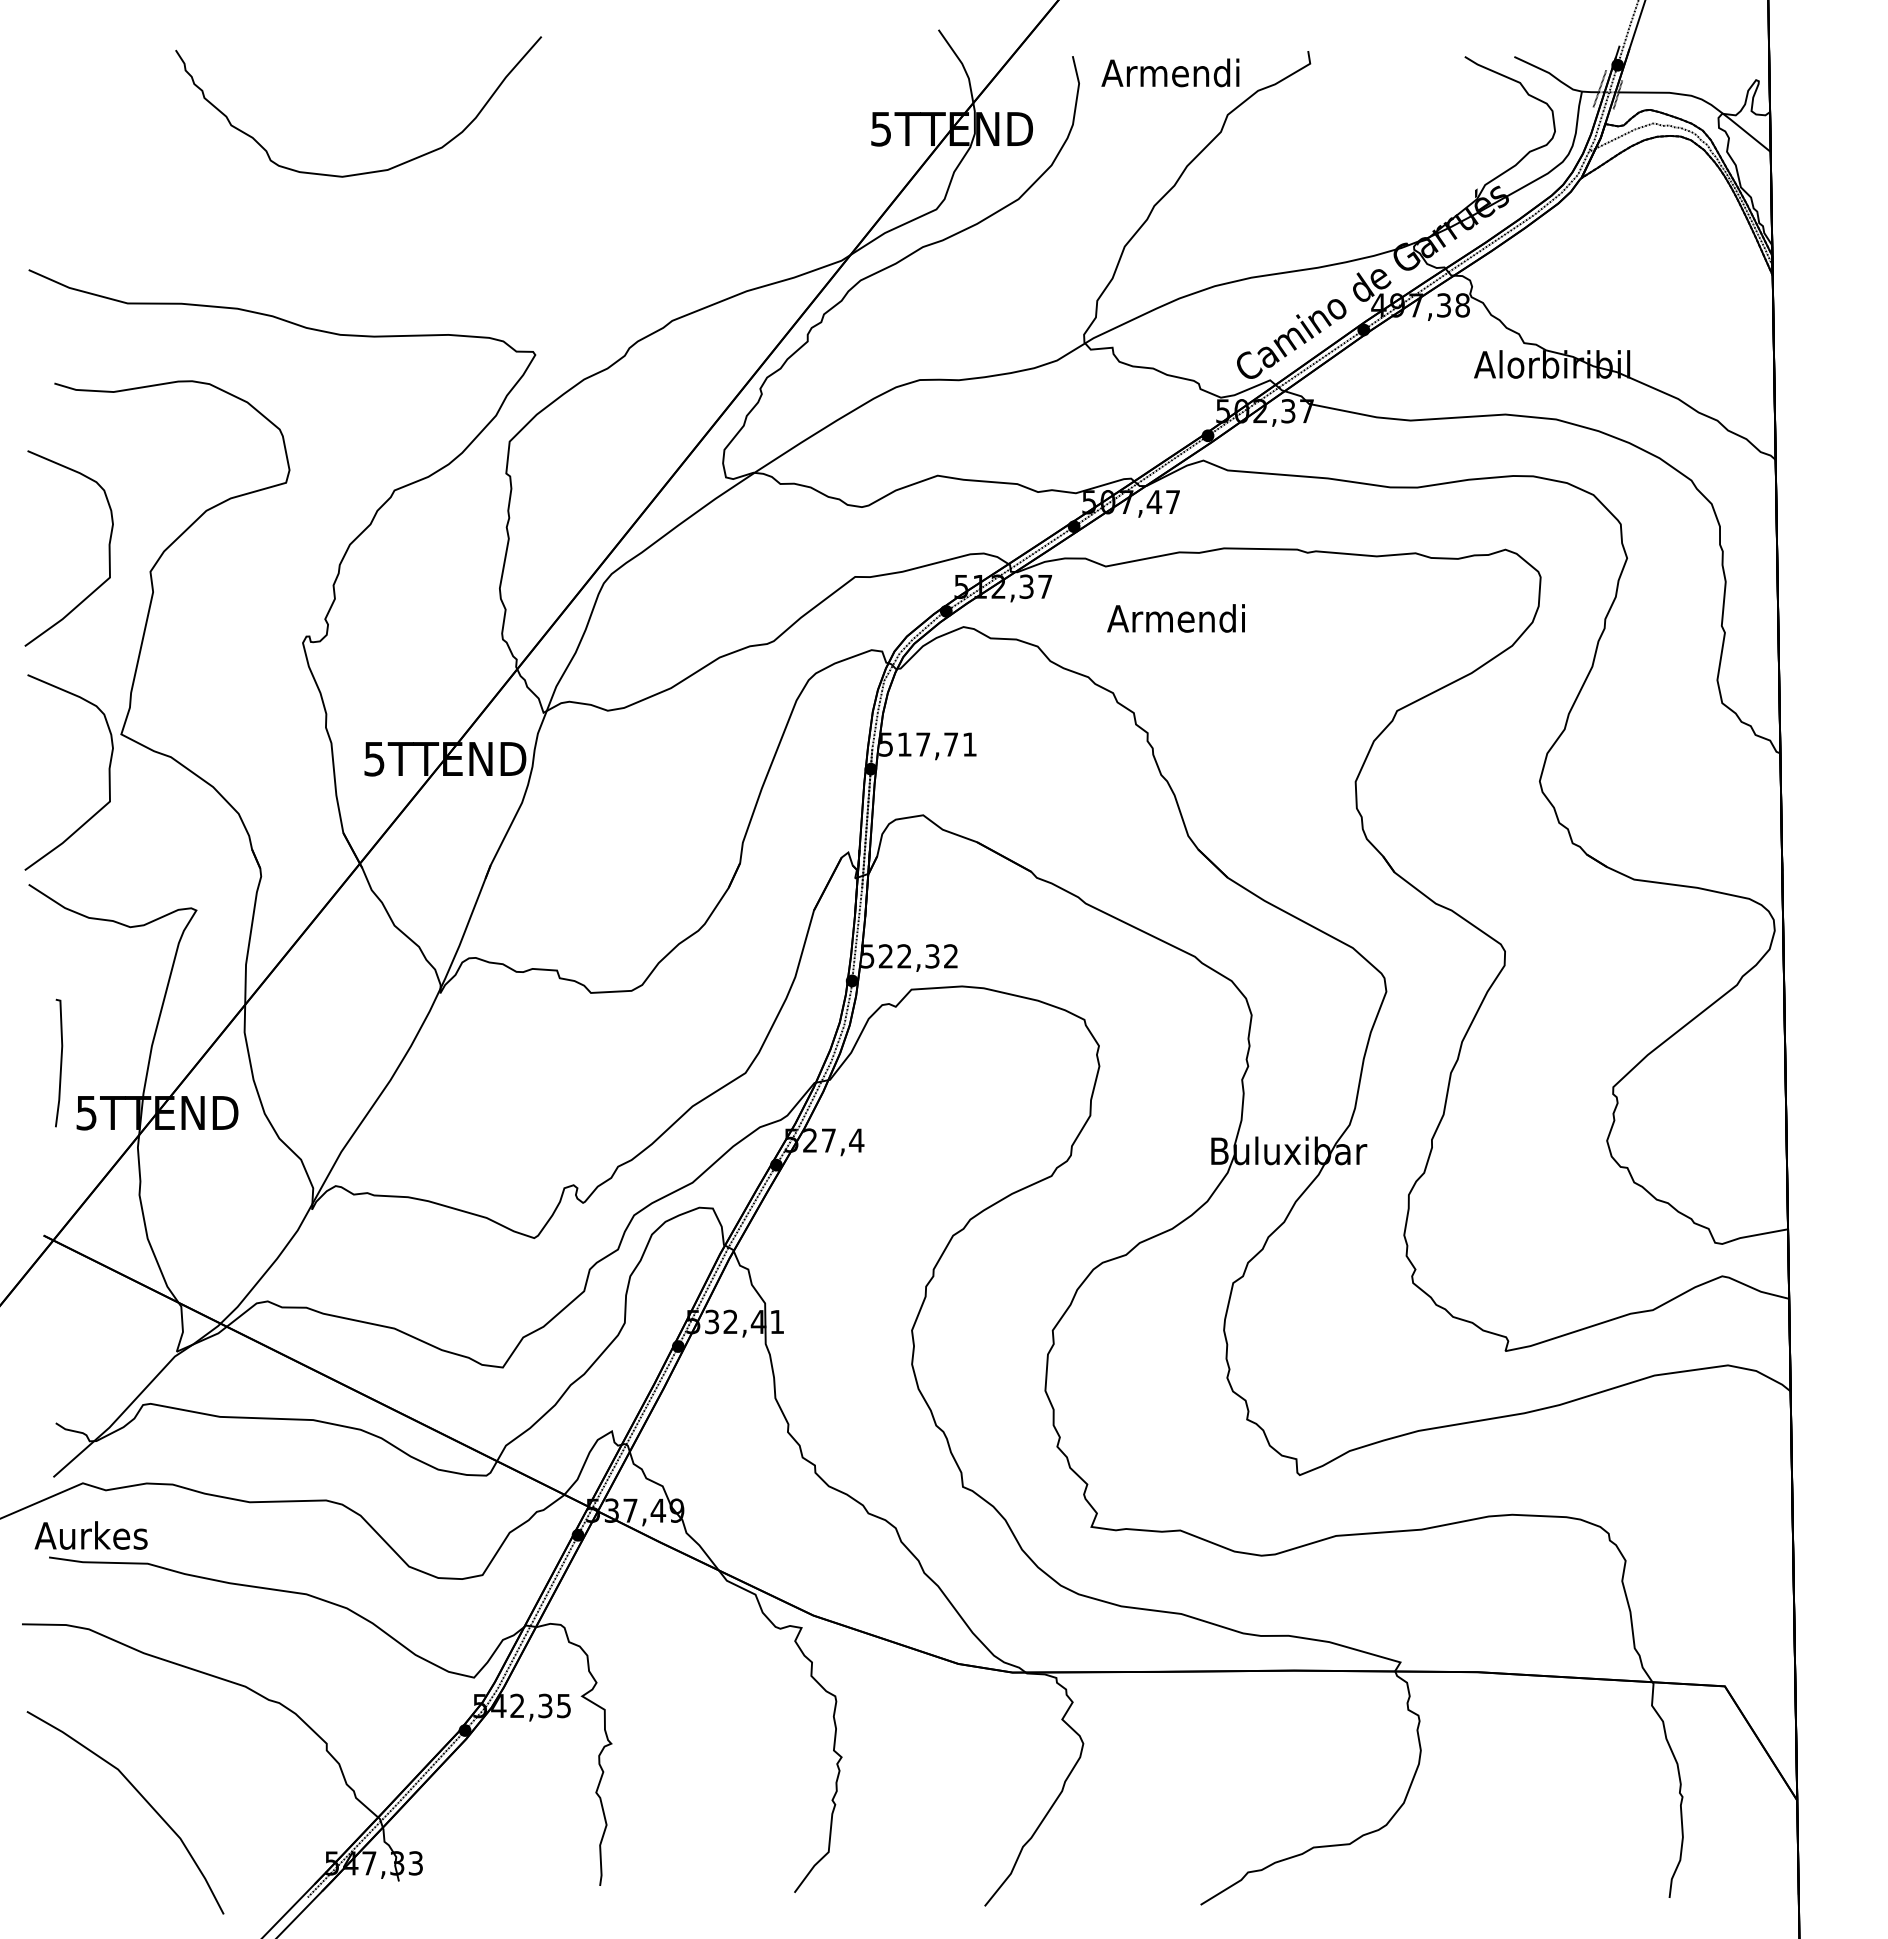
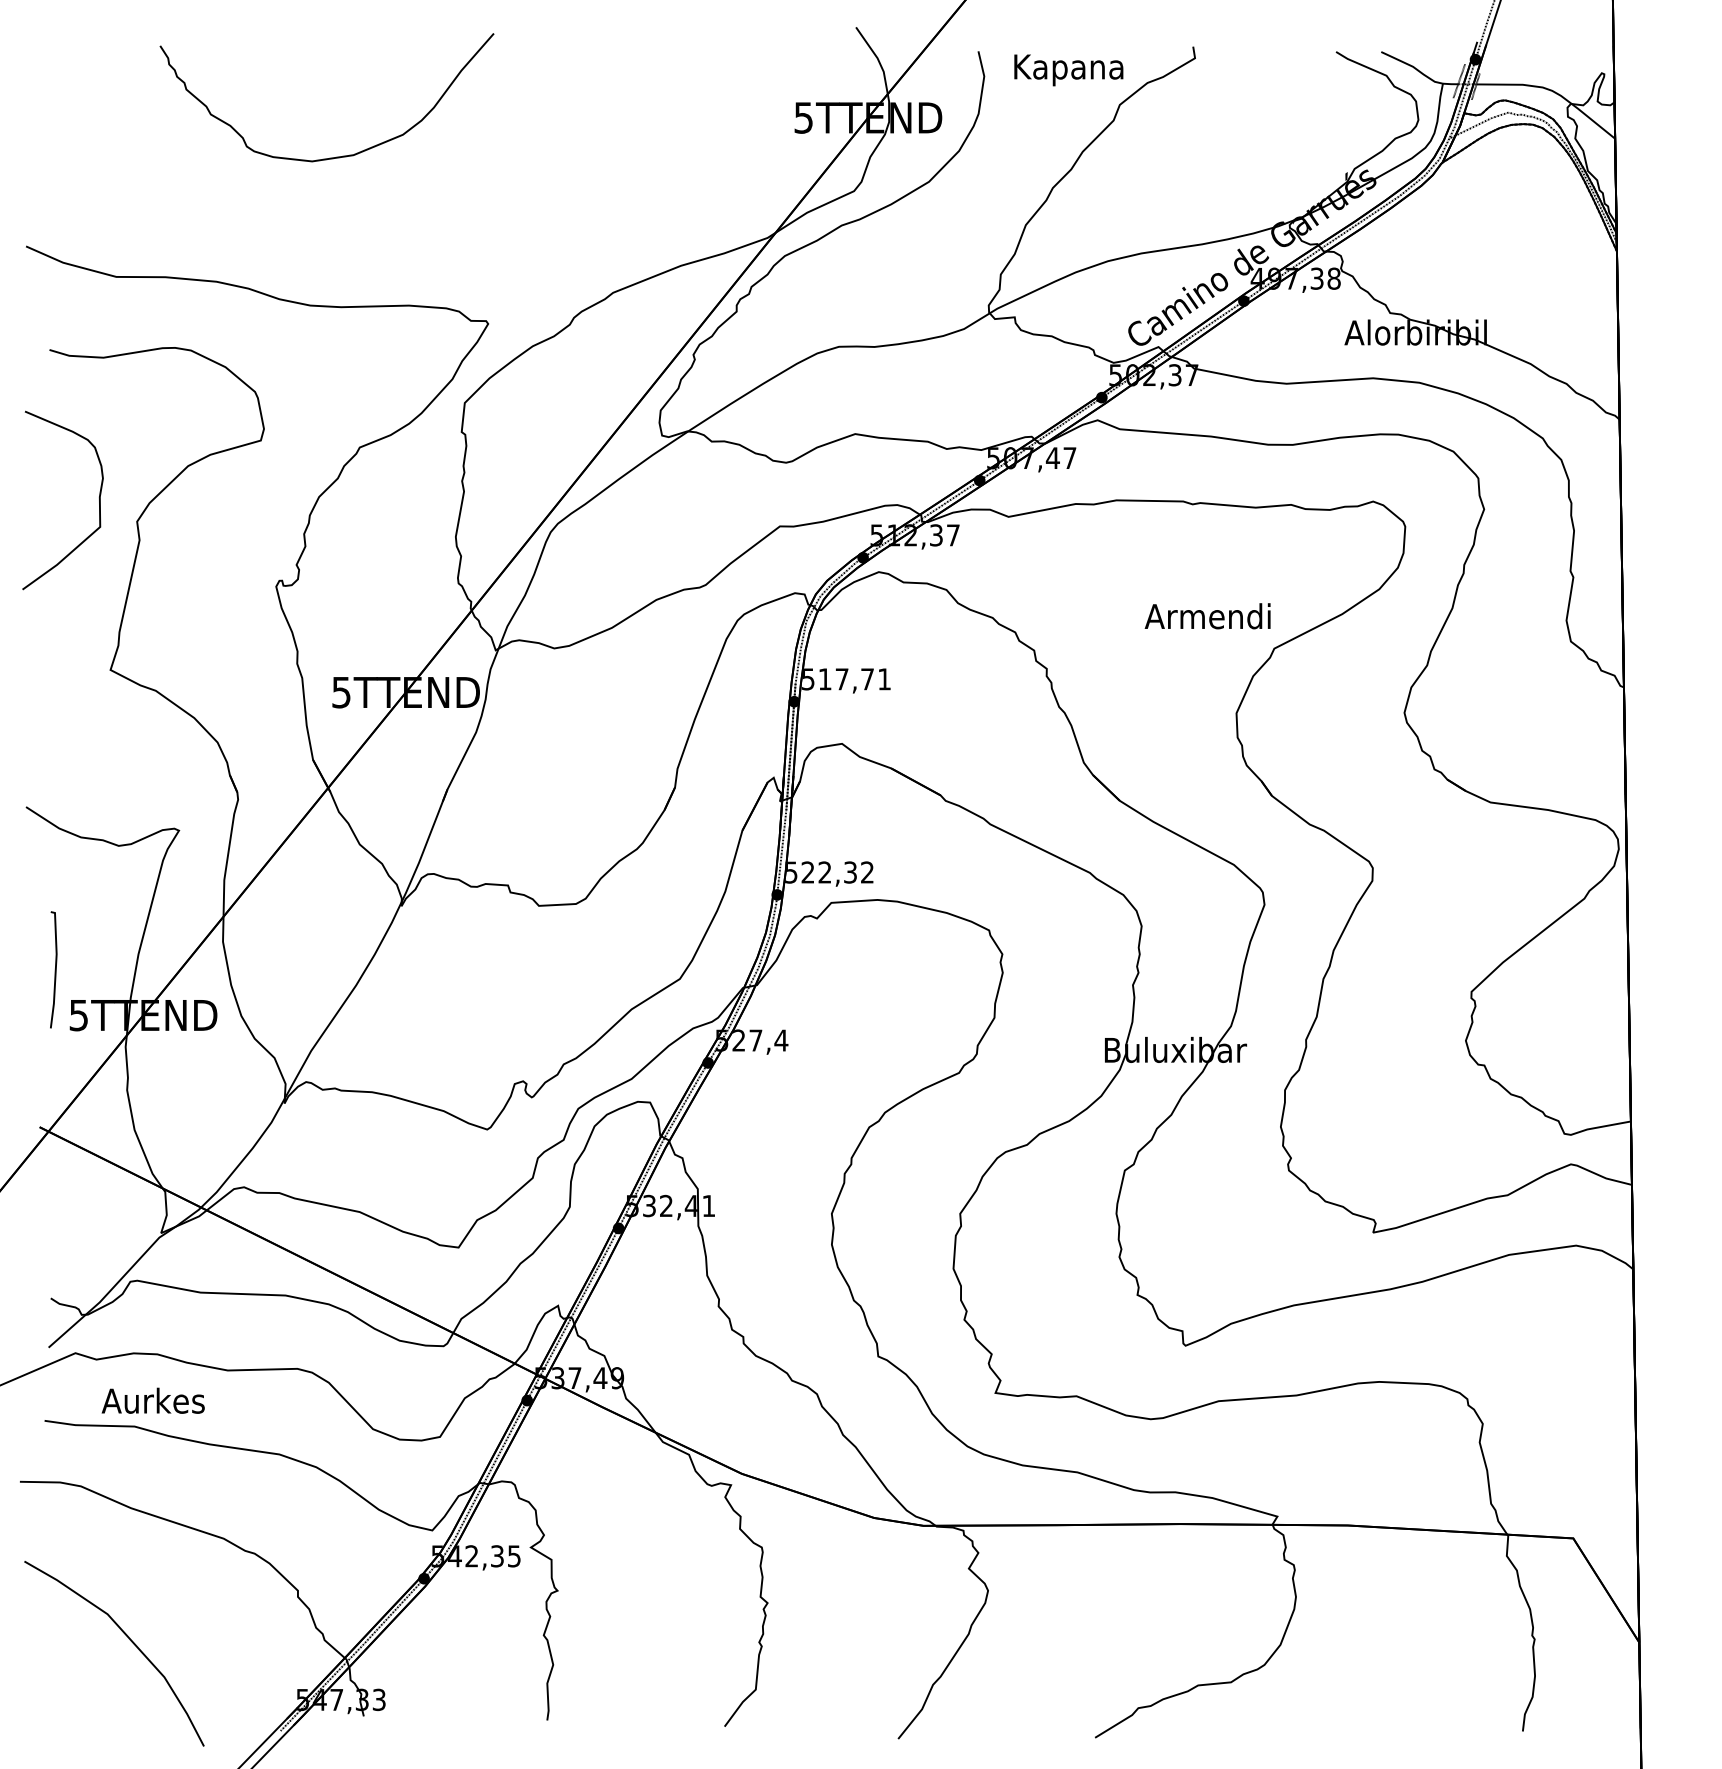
text: (1170, 76) -> (1067, 69), Armendi -> Kapana
text: (1175, 618) -> (1207, 616), moved
part: (108, 772) -> (98, 704), removed
text: (90, 1535) -> (152, 1400), moved

